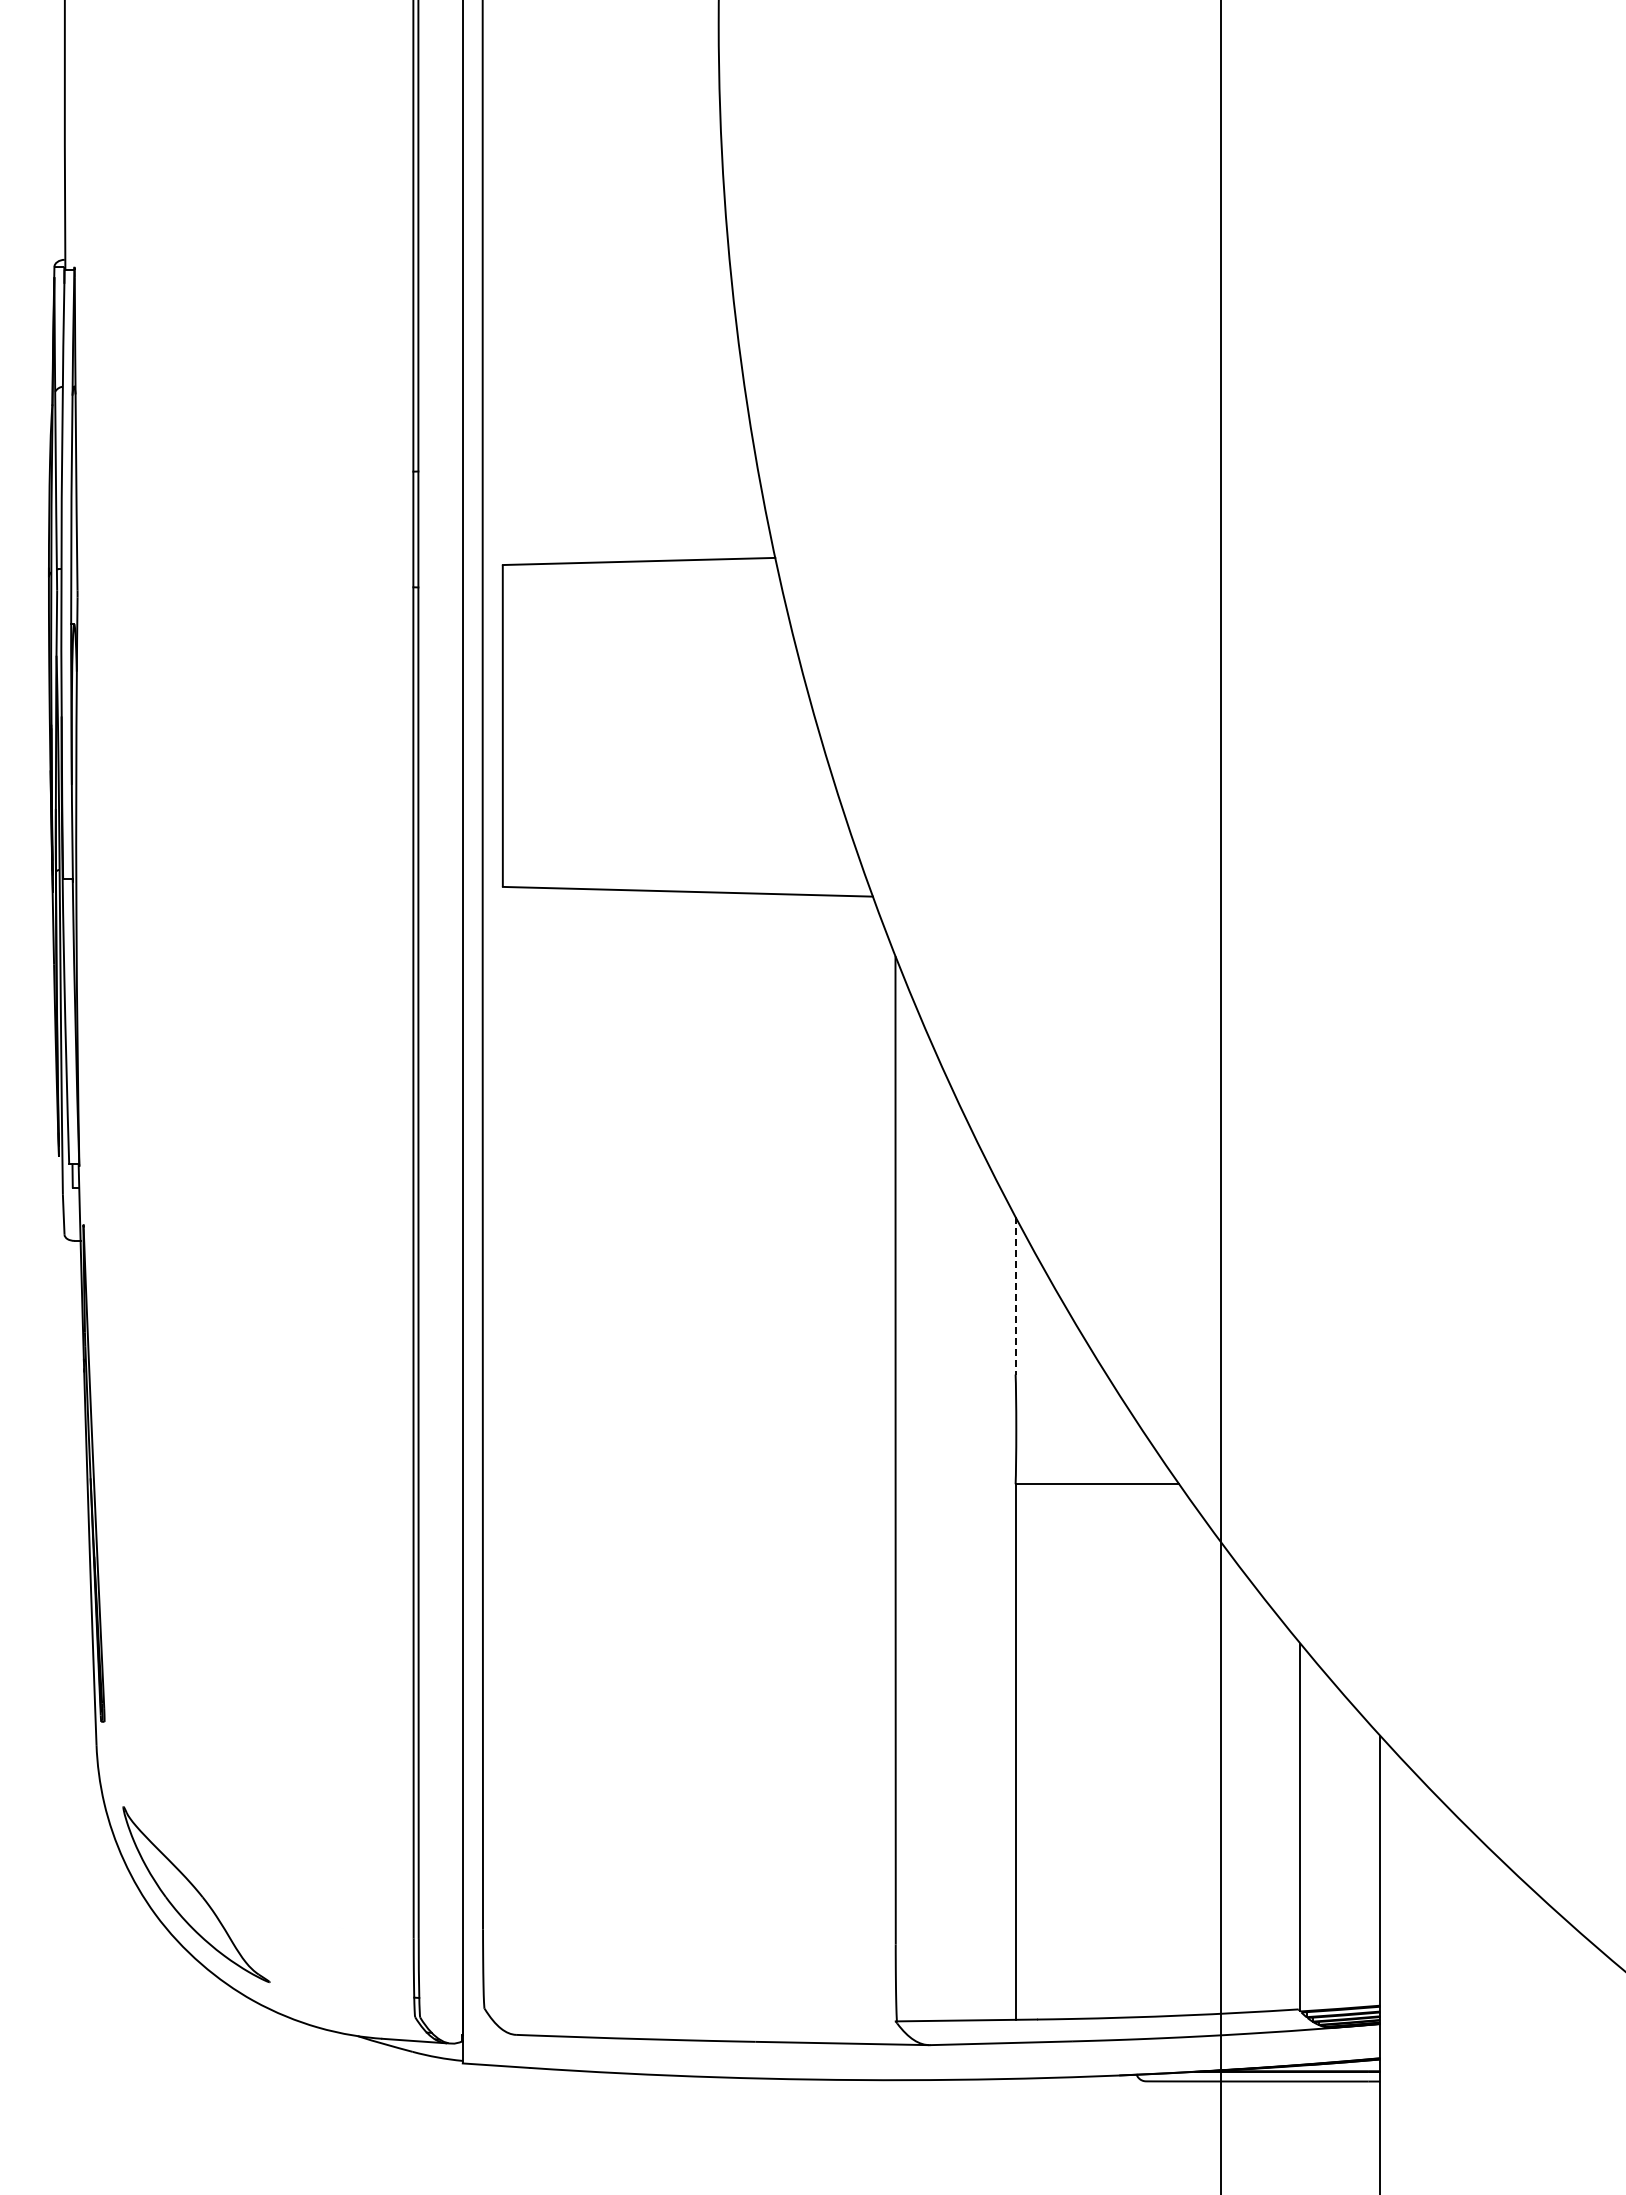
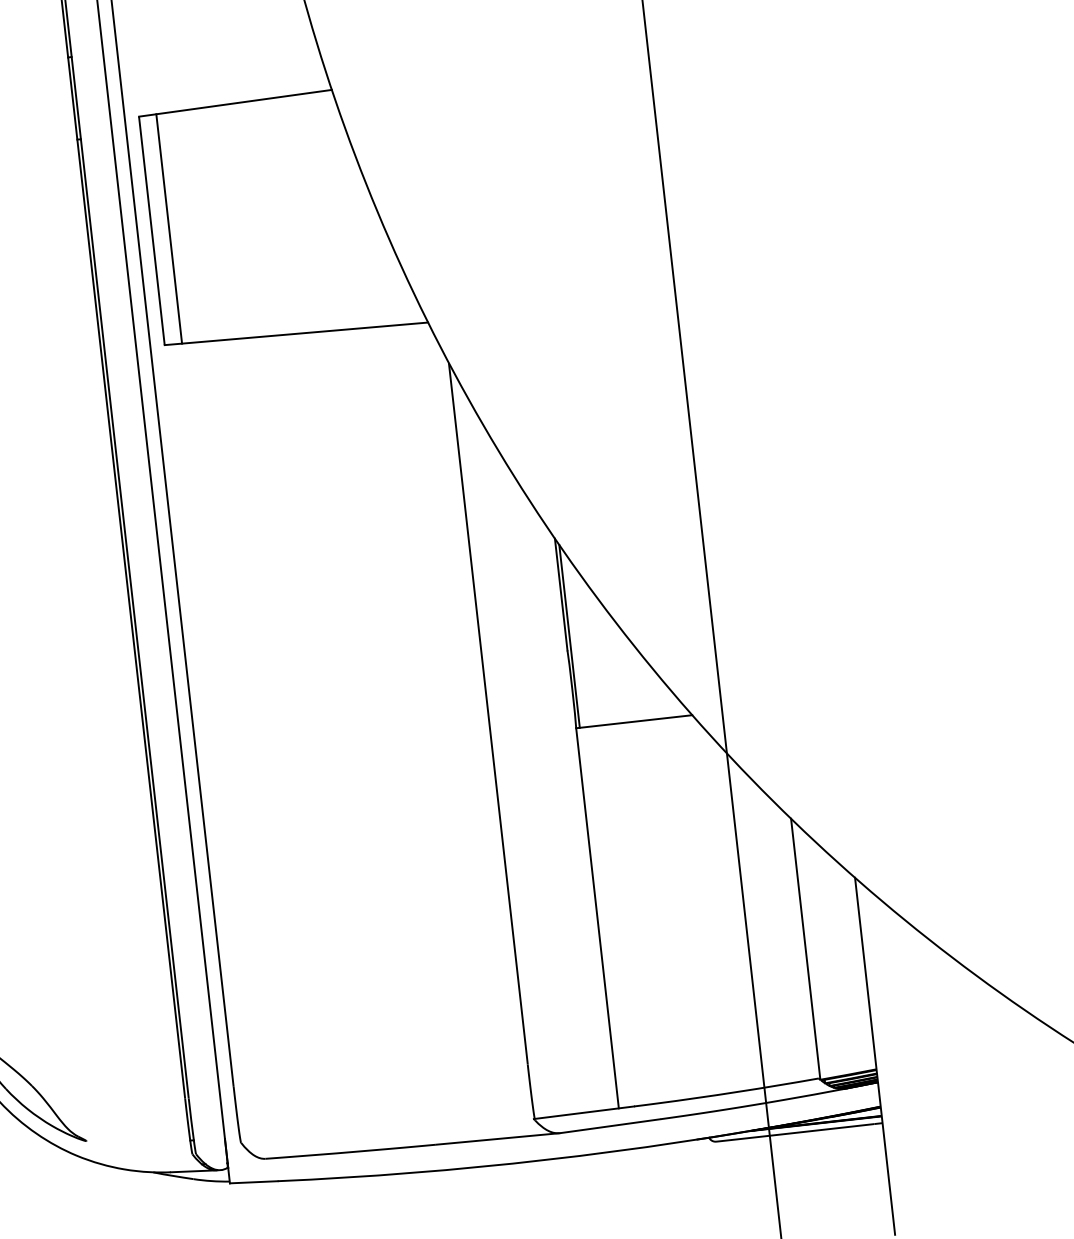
line: (527, 725) -> (169, 228), added
line: (1015, 1295) -> (561, 594), dashed -> solid
line: (1020, 1355) -> (569, 636), added

